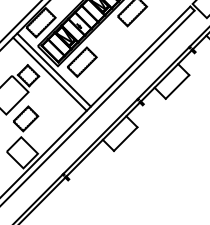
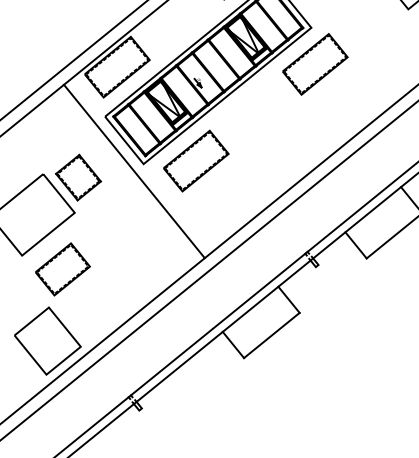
line: (49, 73) -> (123, 177), removed

